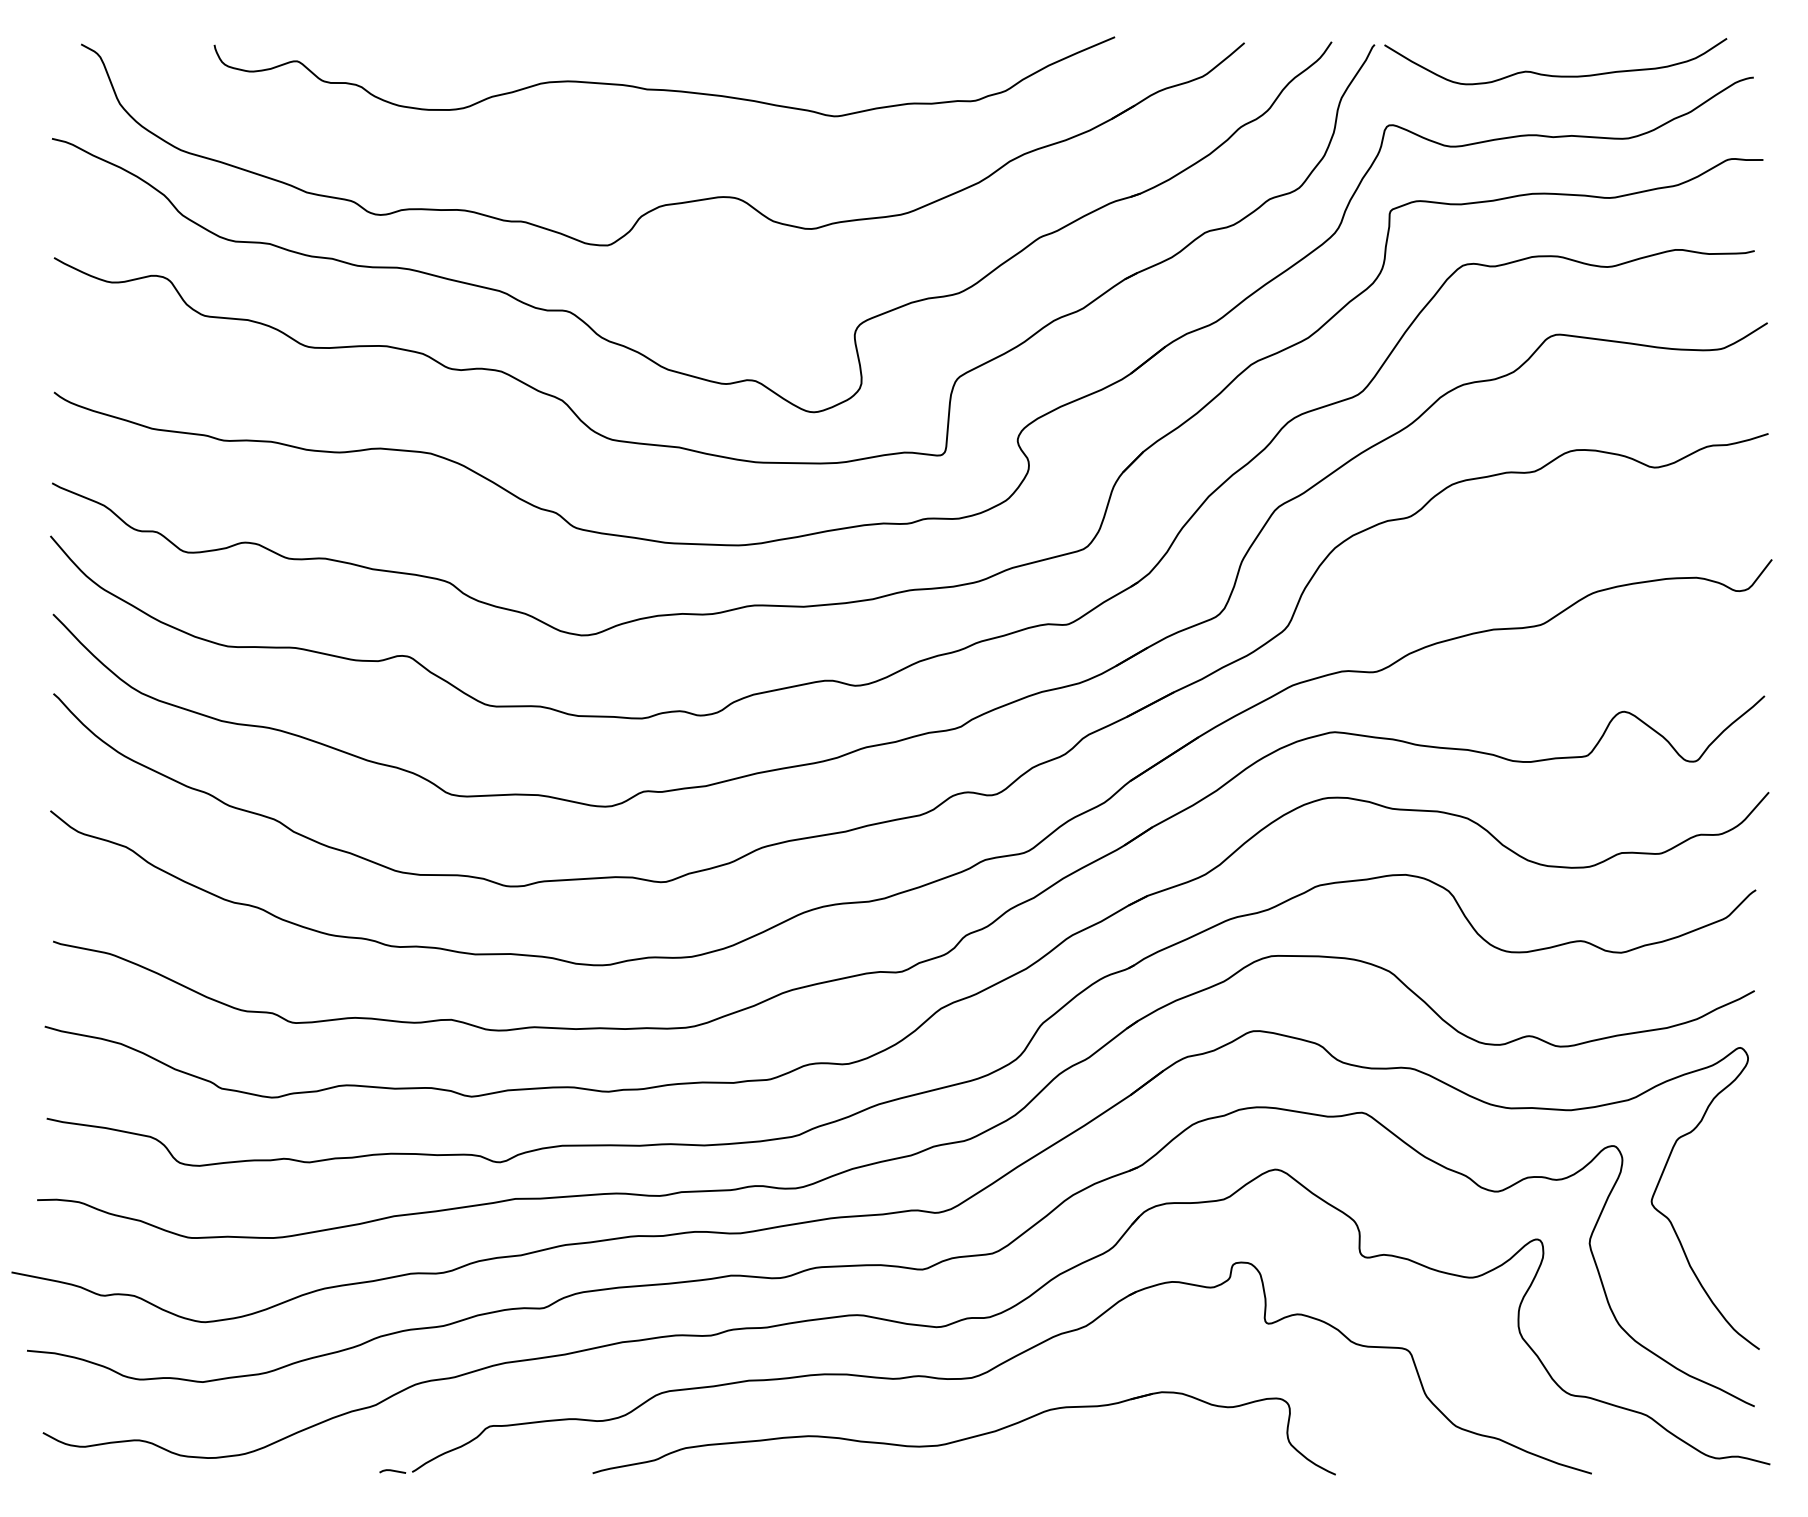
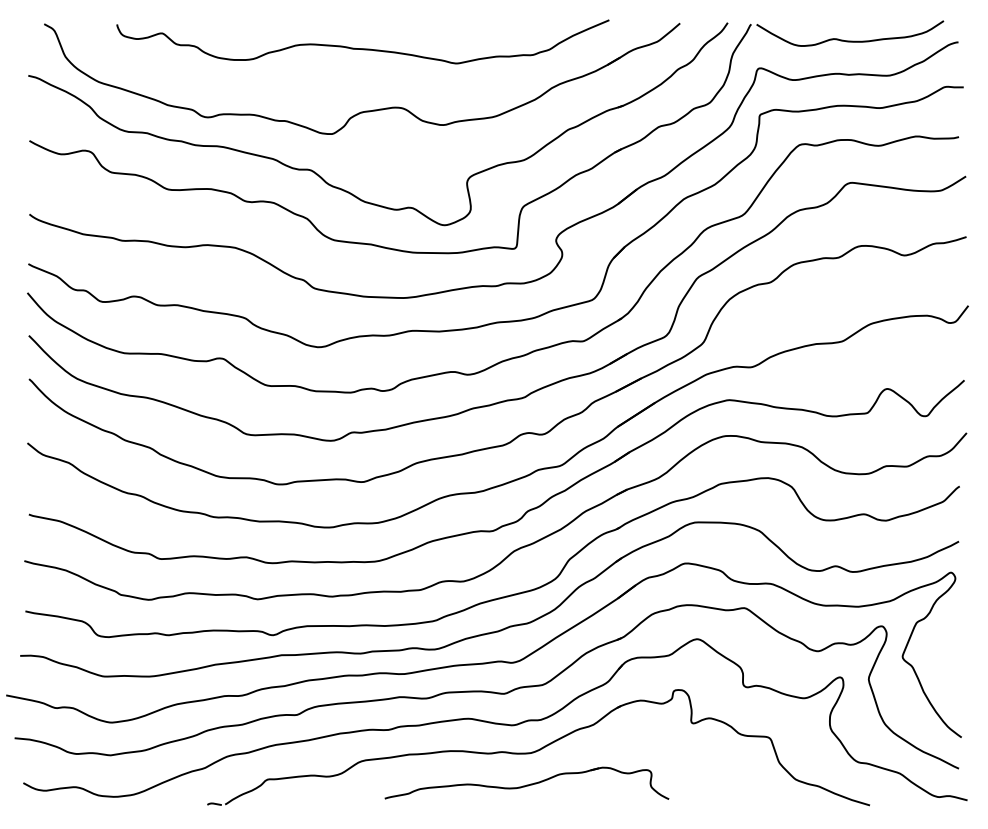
part: (963, 1433) -> (526, 783), size x0.7

